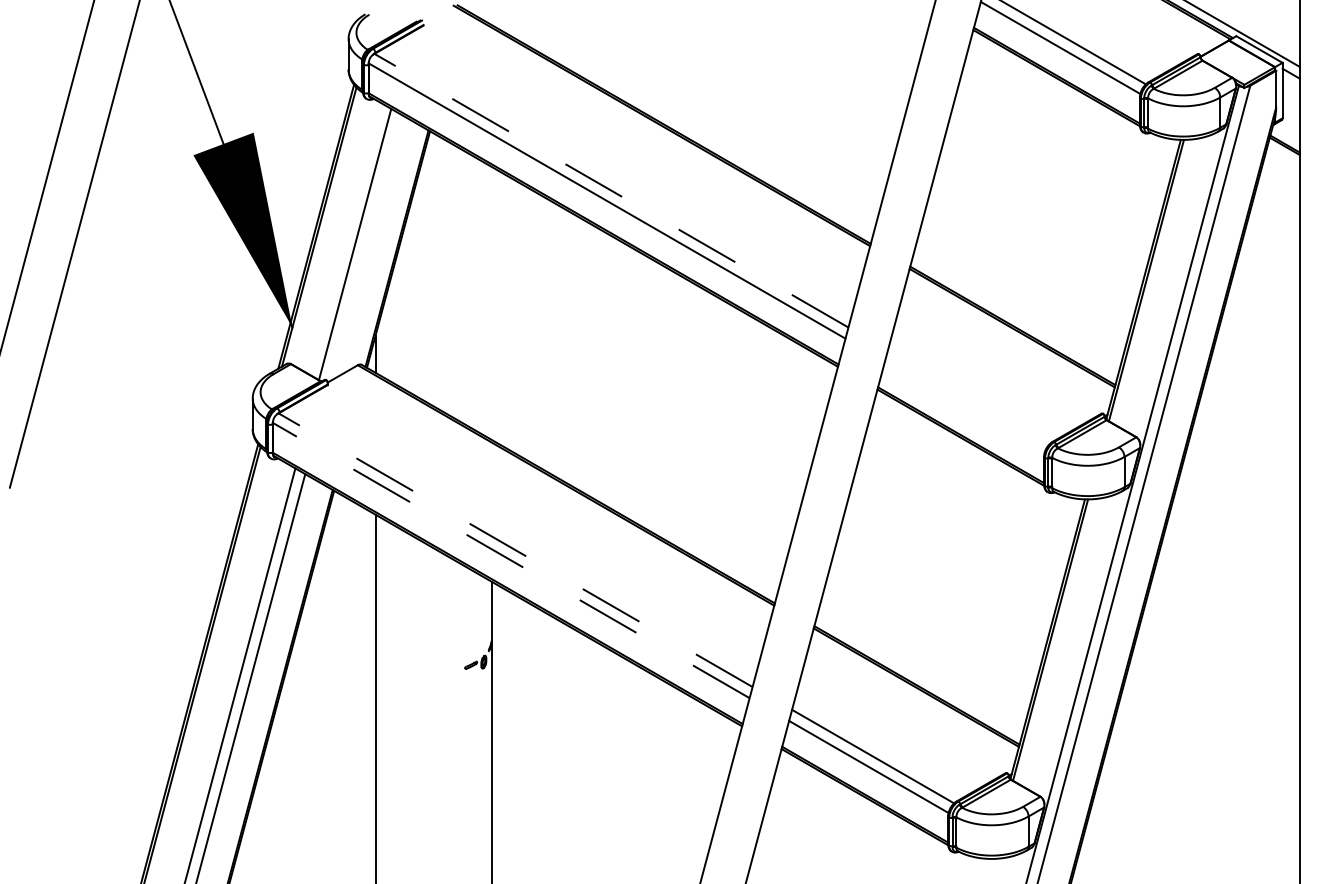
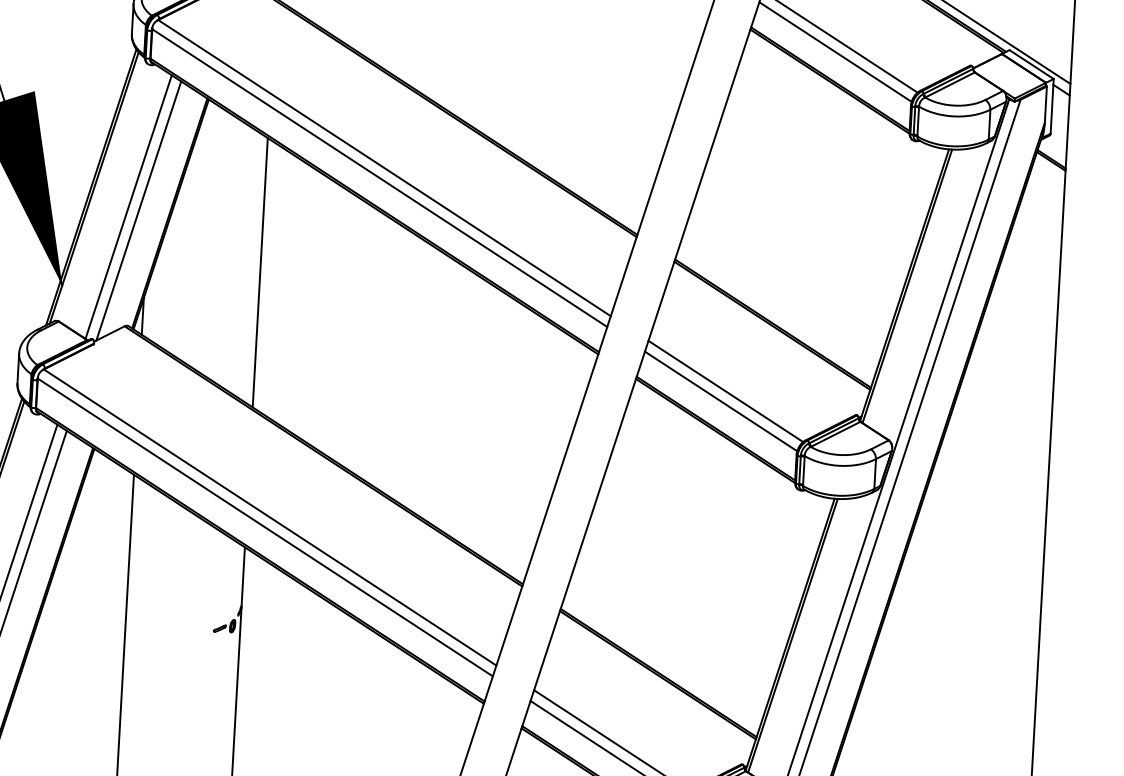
line: (611, 190) -> (384, 167), dashed -> solid
line: (365, 247) -> (138, 210), added
line: (491, 302) -> (260, 271), added
line: (968, 396) -> (725, 390), added
line: (964, 407) -> (720, 401), added
line: (515, 550) -> (270, 517), dashed -> solid
line: (510, 560) -> (264, 527), dashed -> solid

